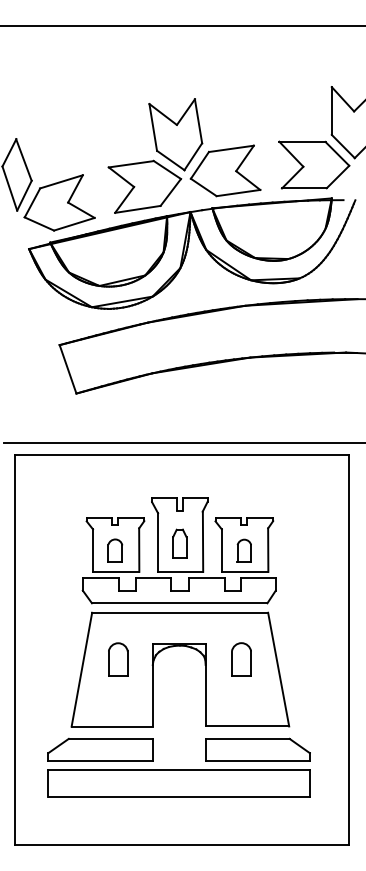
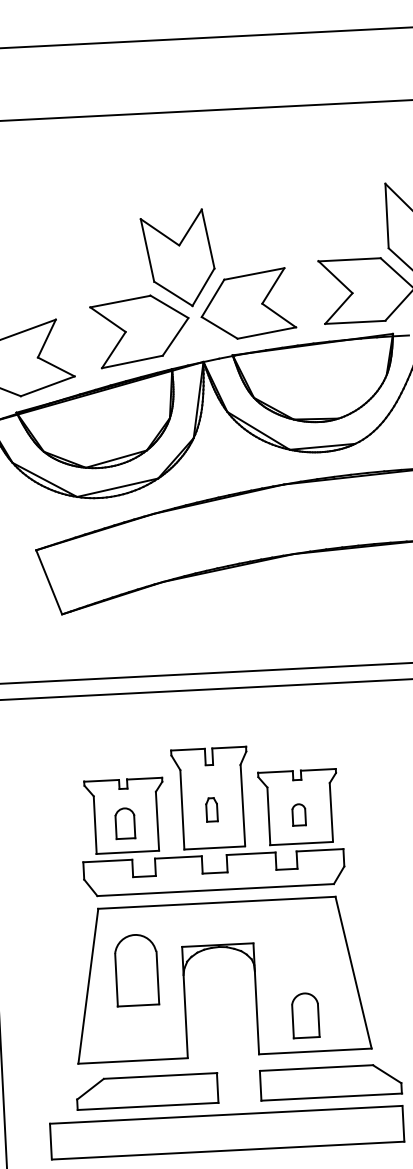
part: (179, 543) -> (211, 809), size x0.6
part: (243, 550) -> (298, 814), size x0.7
part: (118, 659) -> (136, 970), size x1.6
part: (241, 659) -> (305, 1015), moved
part: (100, 749) -> (147, 1091), moved

